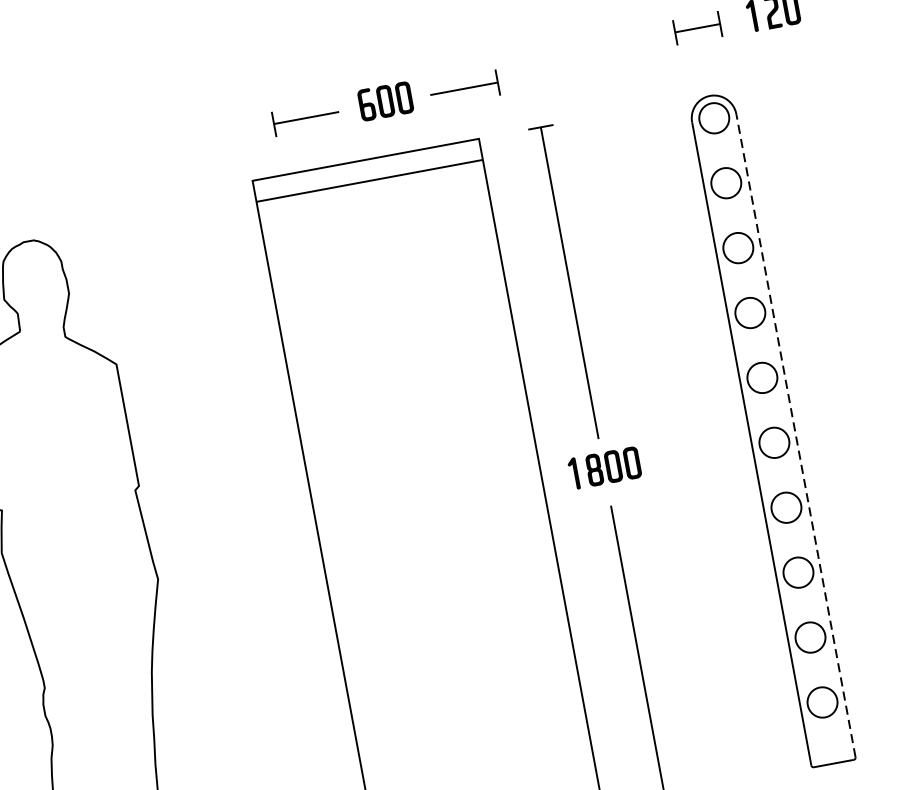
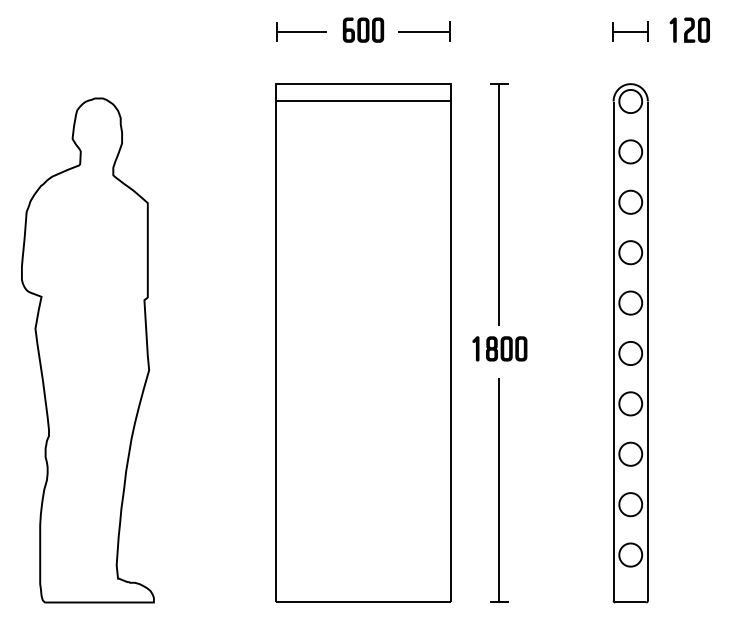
part: (385, 100) -> (363, 29), moved
line: (795, 436) -> (647, 351), dashed -> solid

